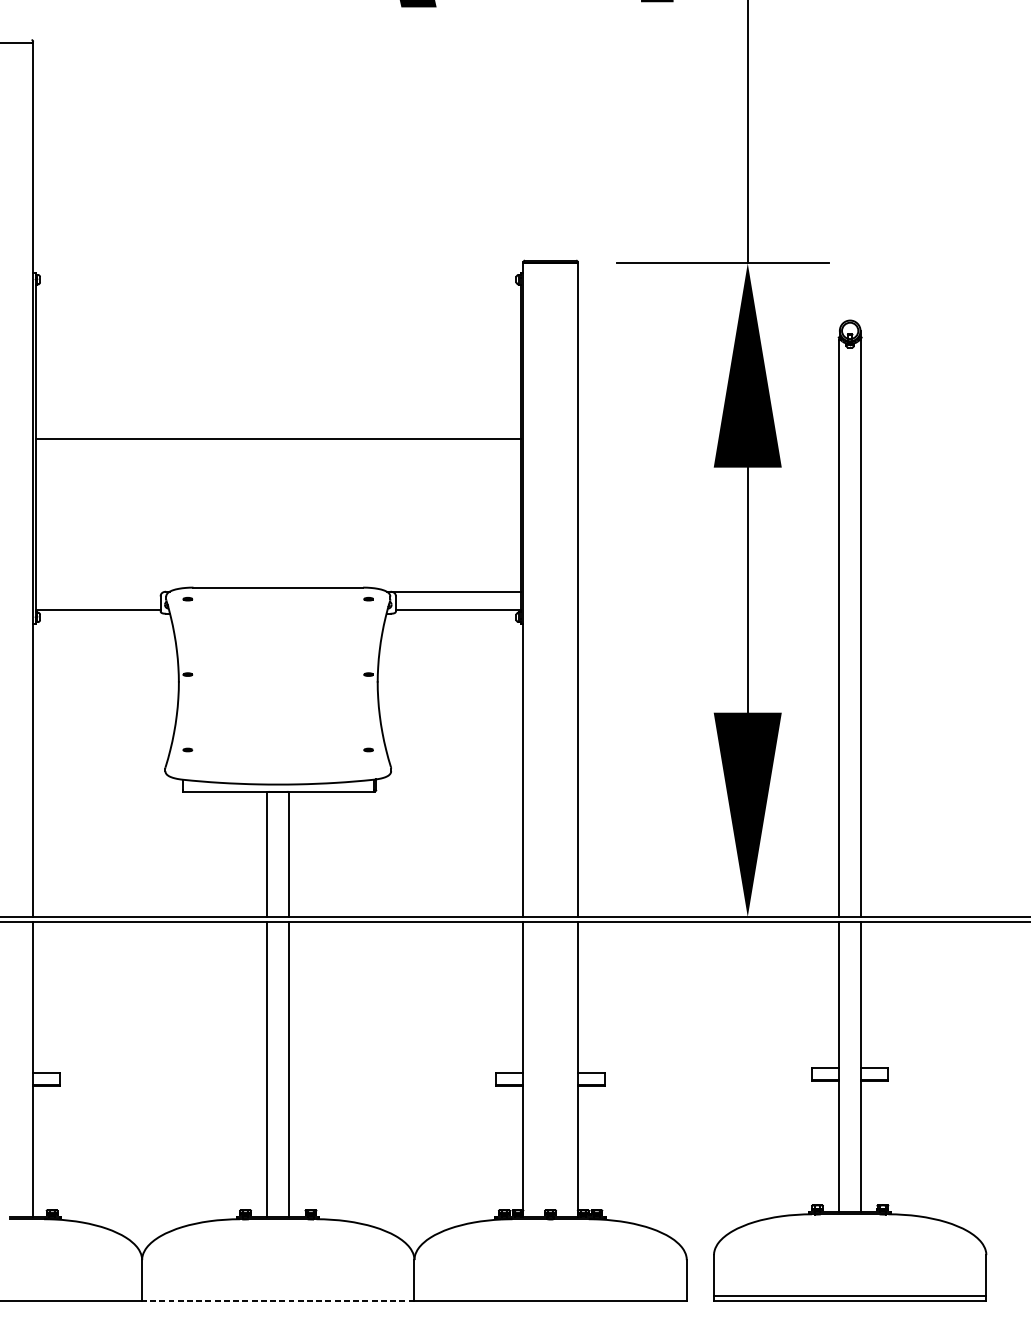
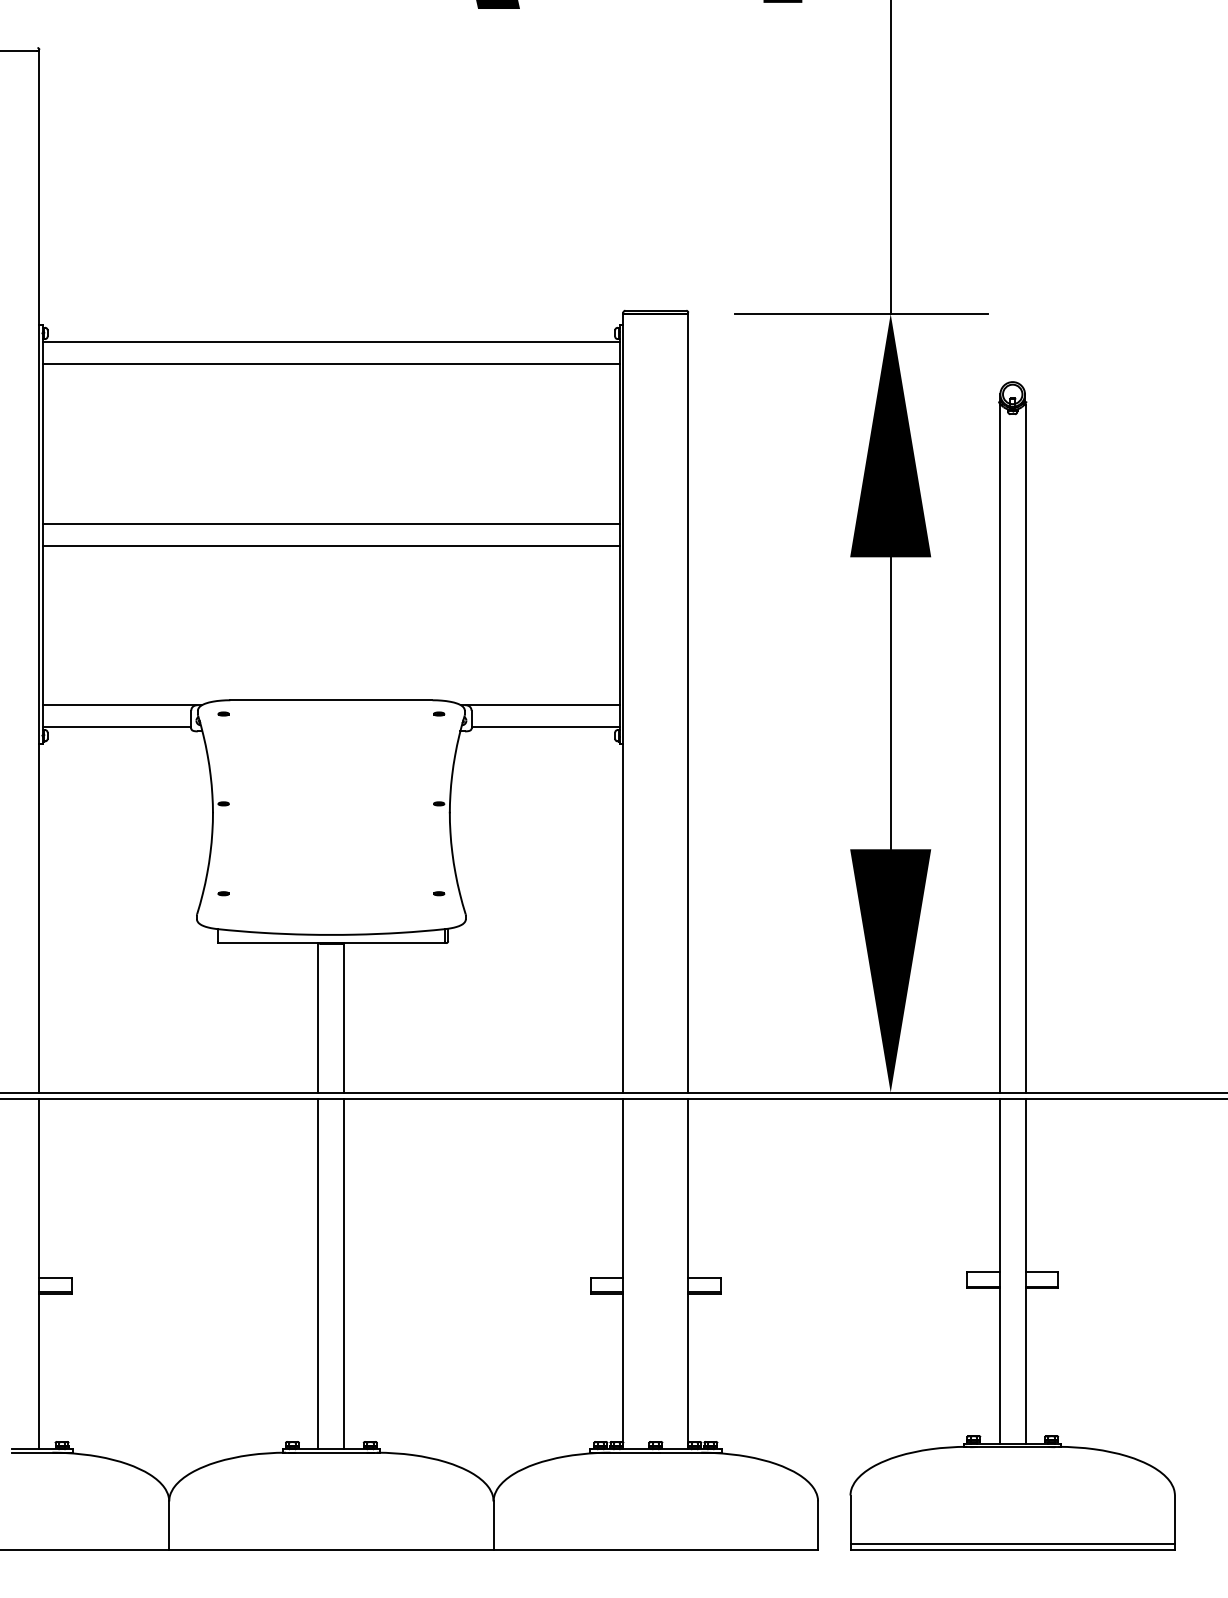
line: (278, 286) -> (331, 341), added
line: (278, 304) -> (331, 363), added
line: (278, 457) -> (331, 545), added
line: (100, 592) -> (119, 705), added
line: (277, 1301) -> (330, 1550), dashed -> solid

